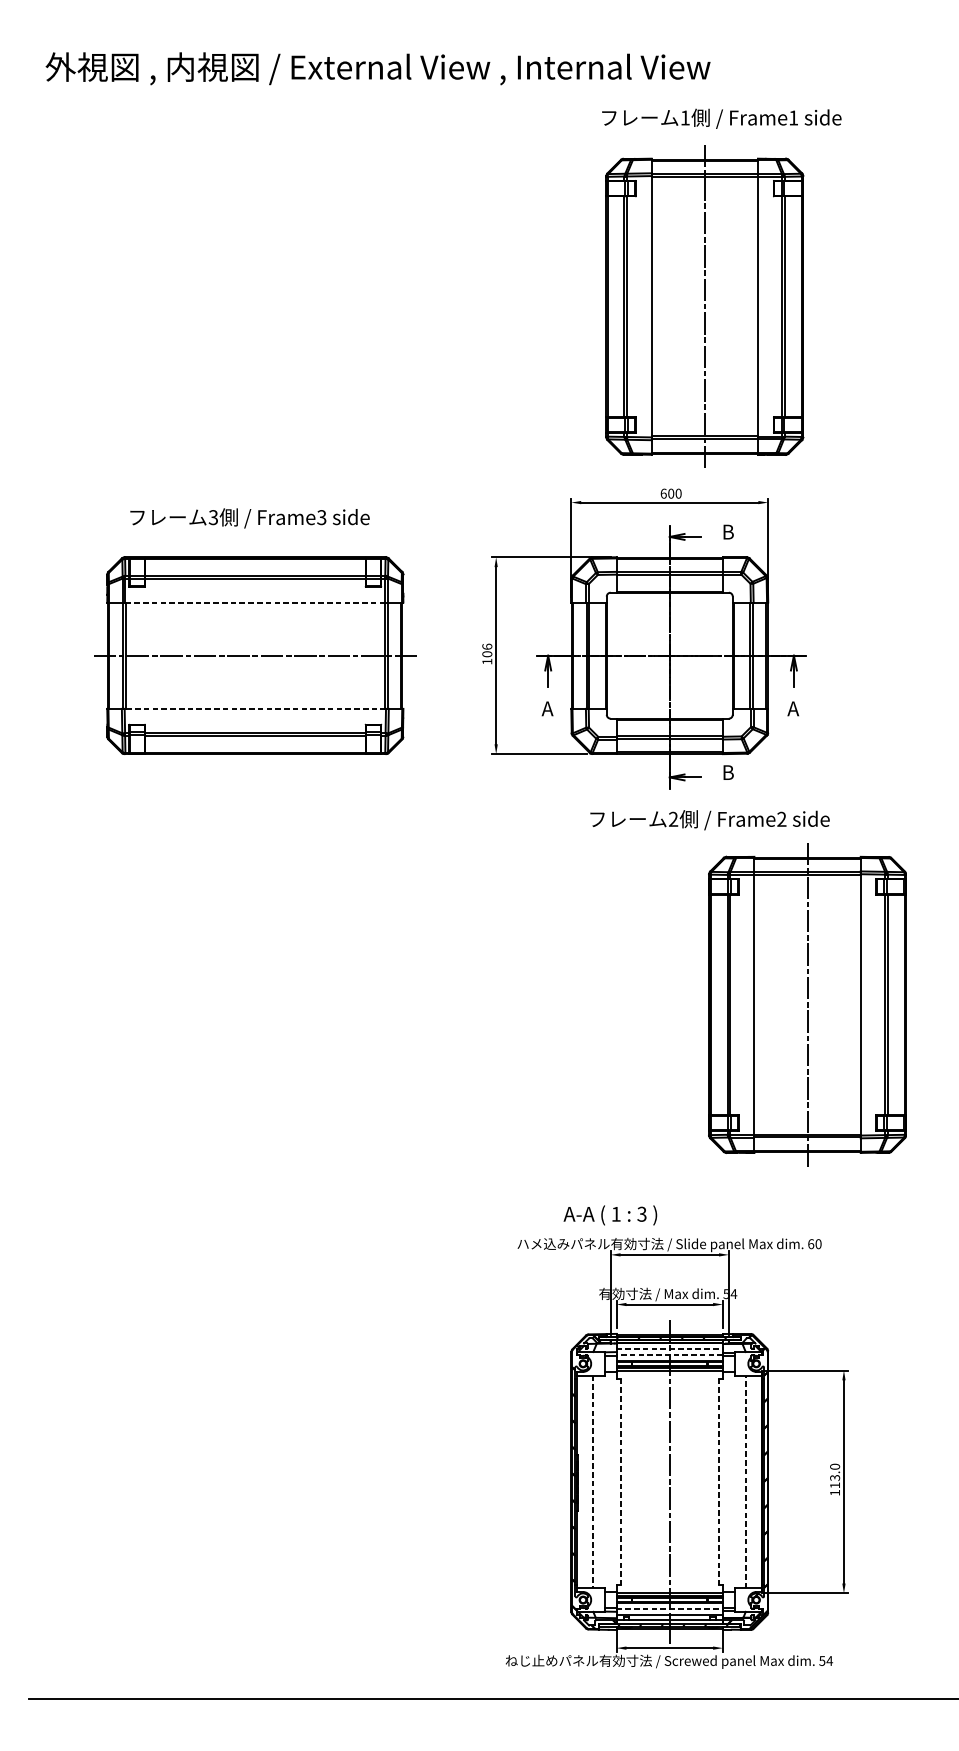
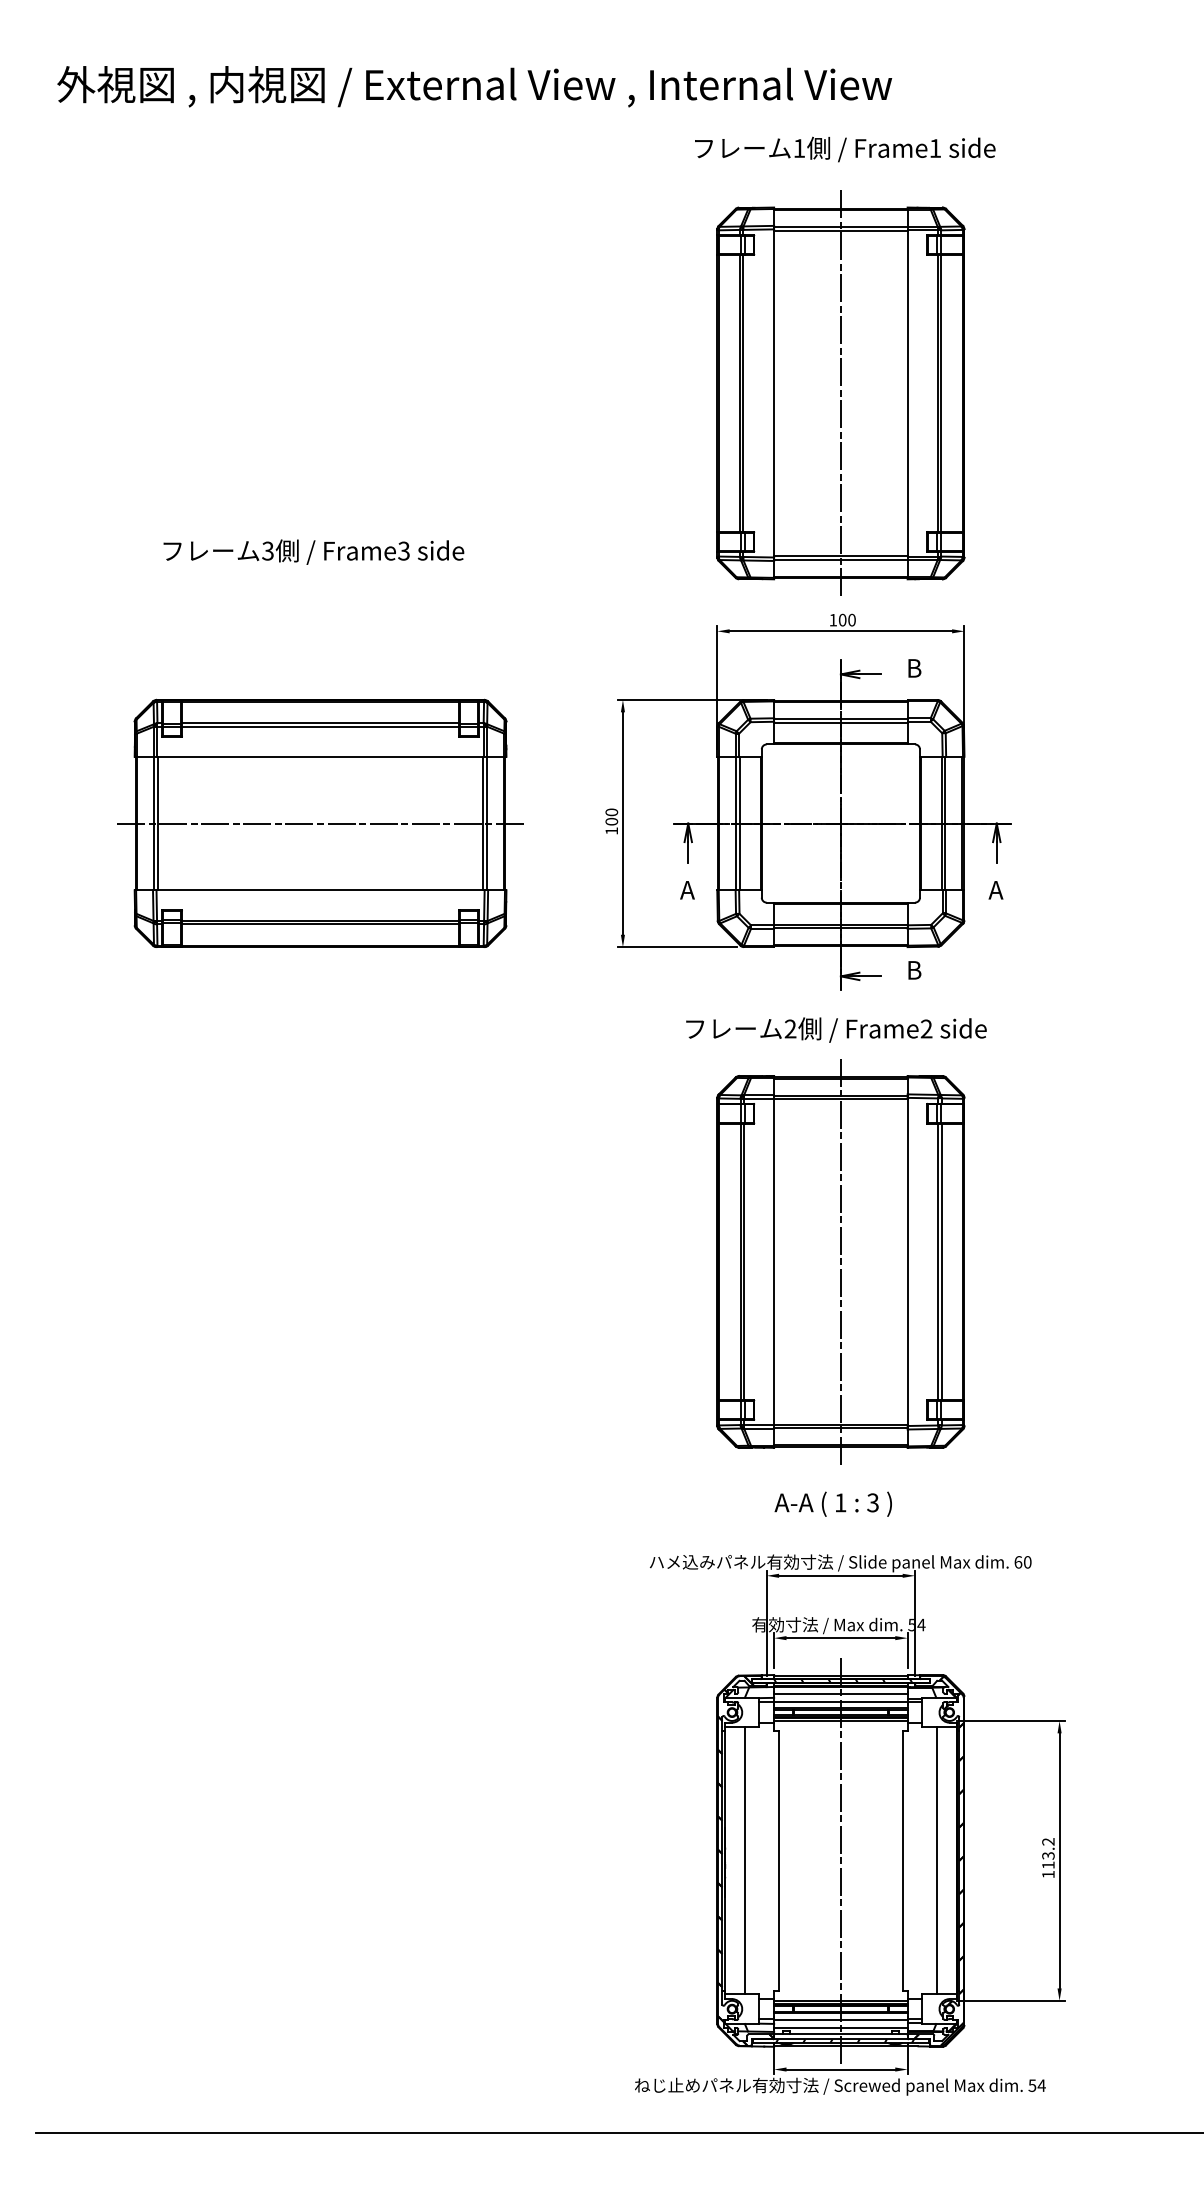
text: (722, 118) -> (845, 149), moved
part: (704, 306) -> (840, 392), moved
text: (663, 493) -> (833, 619), 600 -> 100
text: (249, 517) -> (313, 551), moved
line: (255, 602) -> (320, 756), dashed -> solid
text: (487, 646) -> (611, 812), 106 -> 100
line: (255, 709) -> (320, 890), dashed -> solid
text: (710, 819) -> (836, 1029), moved
part: (807, 1004) -> (840, 1261), moved
text: (609, 1214) -> (832, 1503), moved
line: (669, 1348) -> (840, 1693), dashed -> solid
line: (669, 1354) -> (840, 1701), dashed -> solid
text: (835, 1466) -> (1048, 1841), 113.0 -> 113.2
line: (620, 1481) -> (779, 1860), dashed -> solid
line: (718, 1481) -> (902, 1860), dashed -> solid
line: (745, 1481) -> (936, 1860), dashed -> solid
line: (593, 1482) -> (744, 1861), dashed -> solid
line: (669, 1608) -> (840, 2019), dashed -> solid

